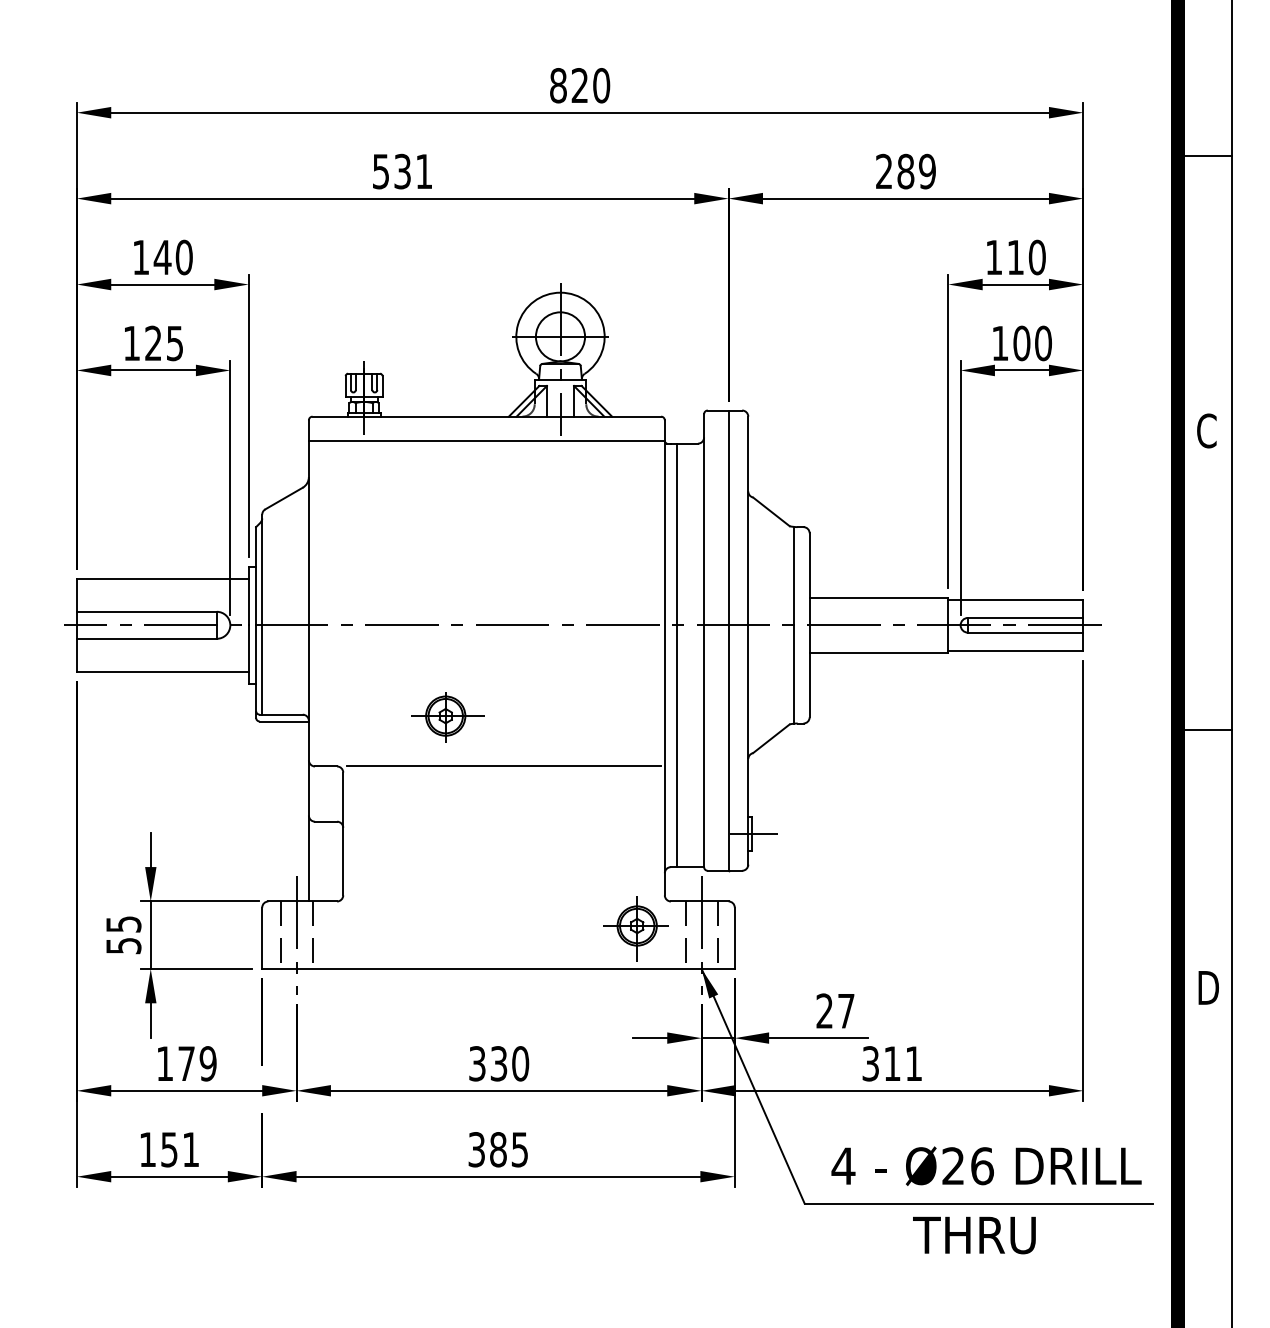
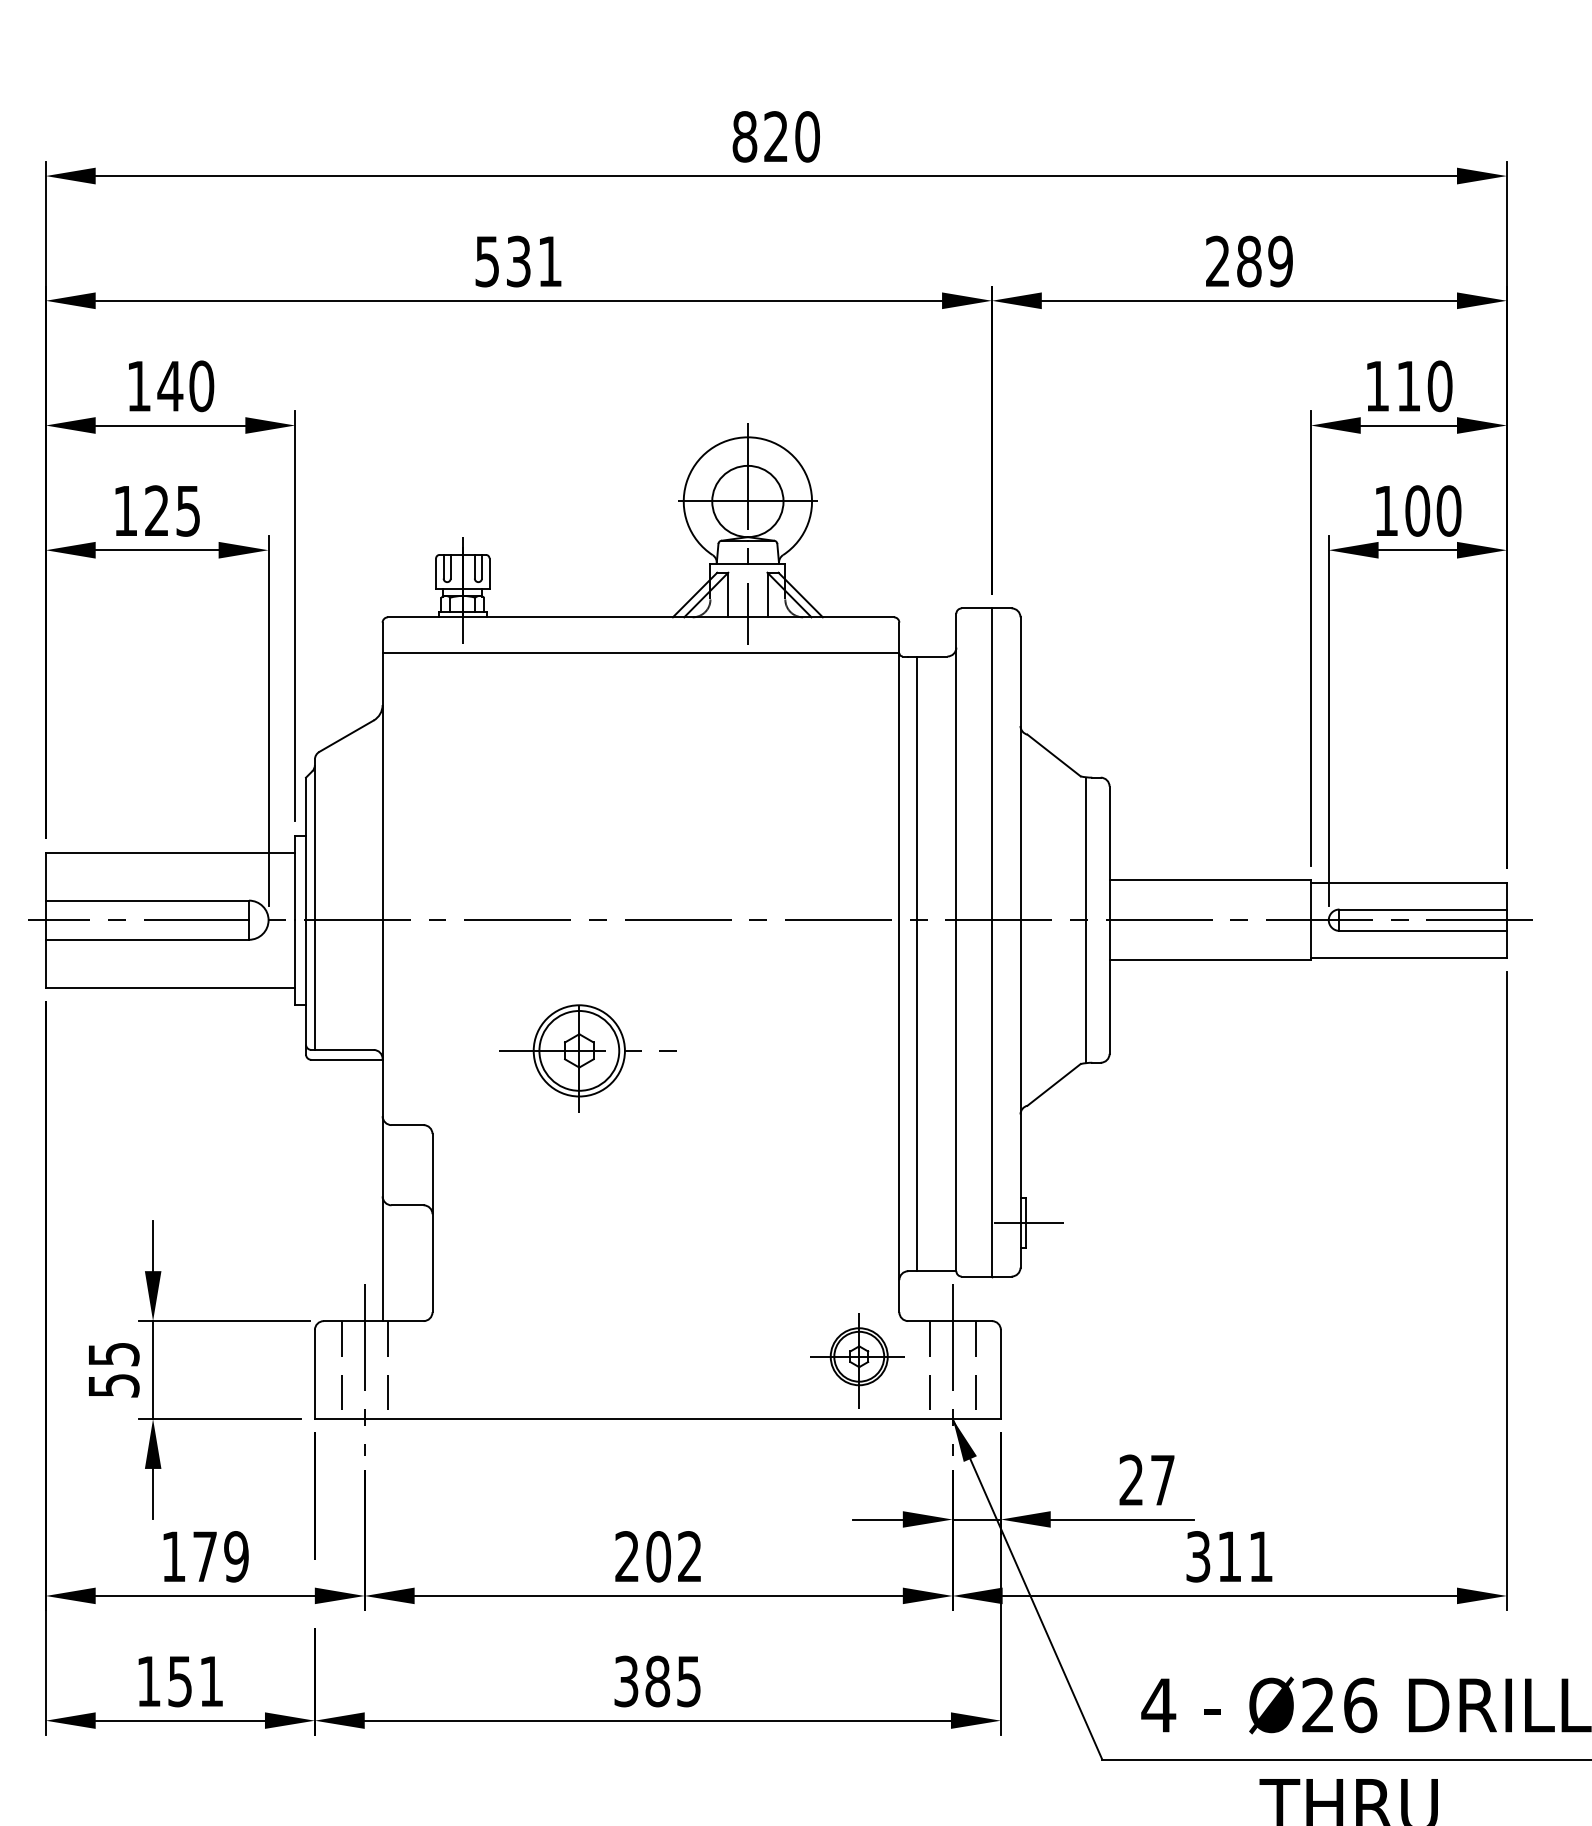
part: (447, 717) -> (583, 1054), size x1.6
line: (503, 766) -> (665, 1125), removed
text: (499, 1063) -> (659, 1556), 330 -> 202

